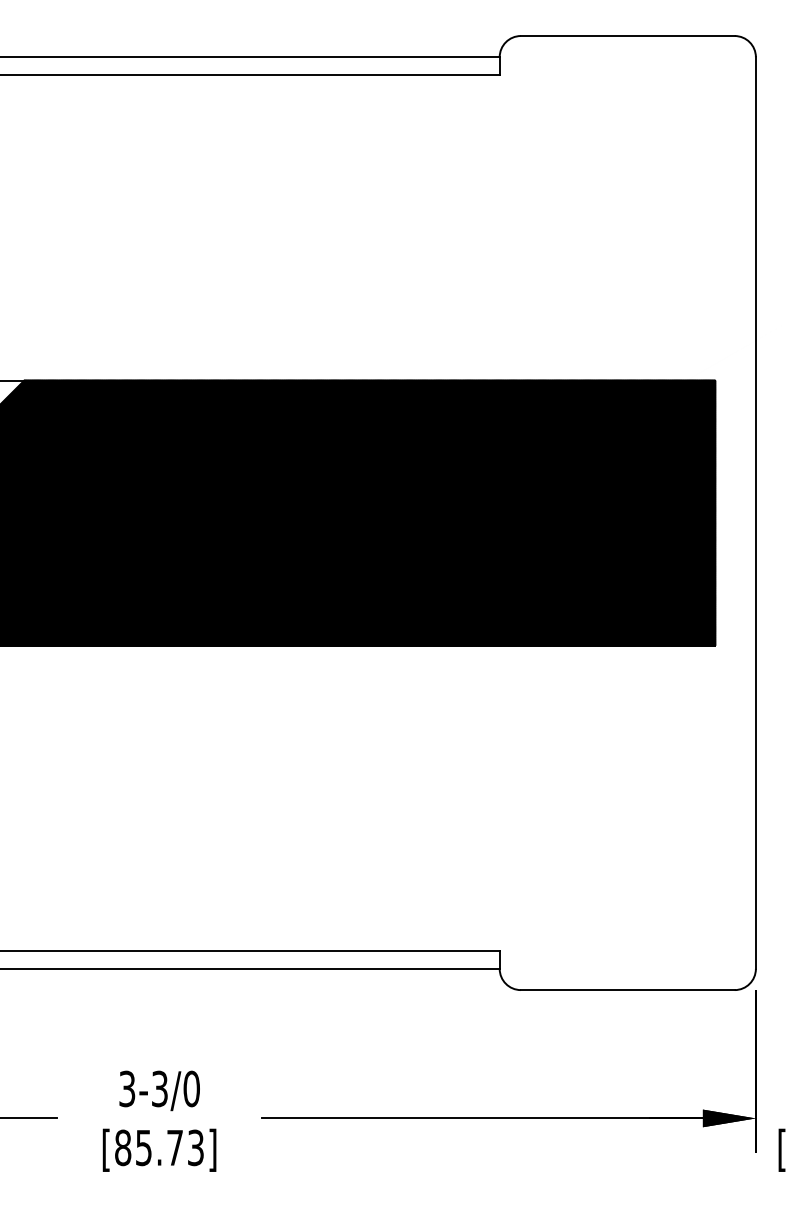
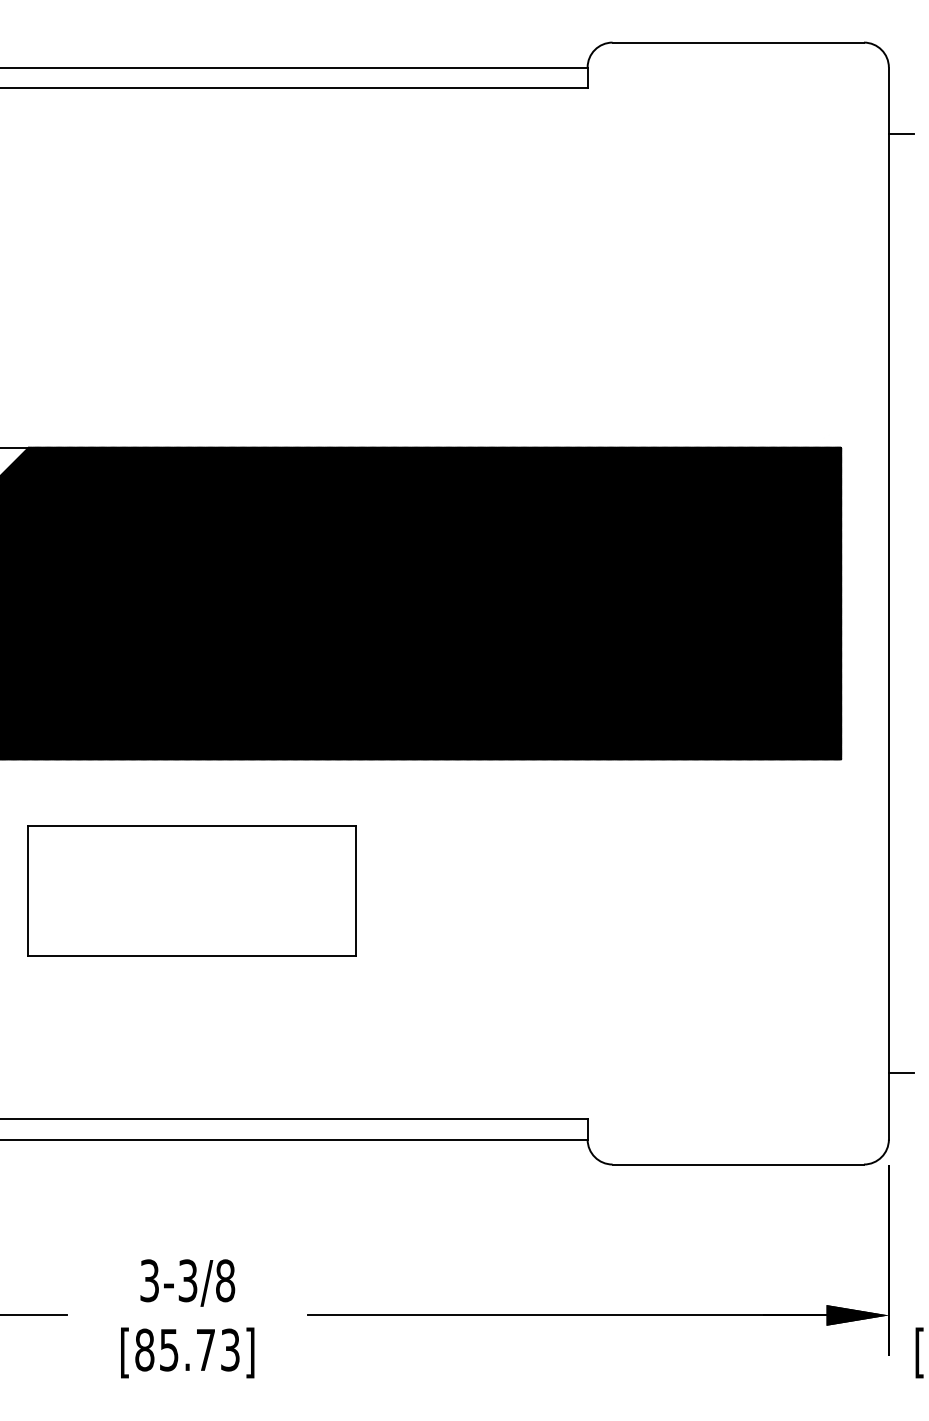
line: (765, 114) -> (900, 134), added
part: (162, 757) -> (191, 890), added
line: (765, 912) -> (900, 1073), added
text: (191, 1088) -> (225, 1280), 3-3/0 -> 3-3/8

